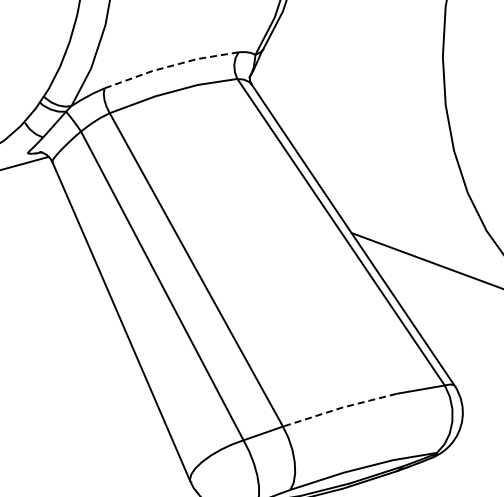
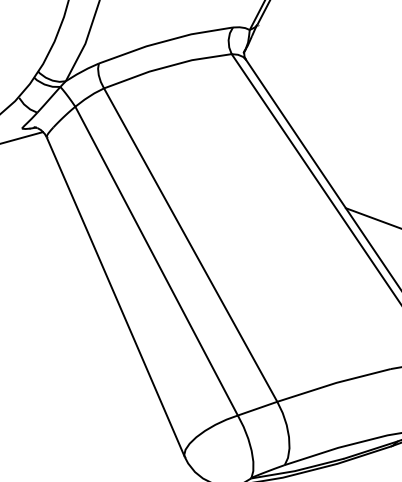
line: (170, 66) -> (164, 41), dashed -> solid
line: (339, 408) -> (333, 383), dashed -> solid

